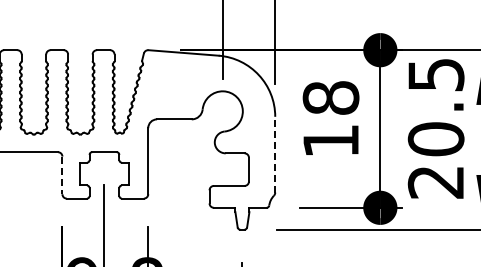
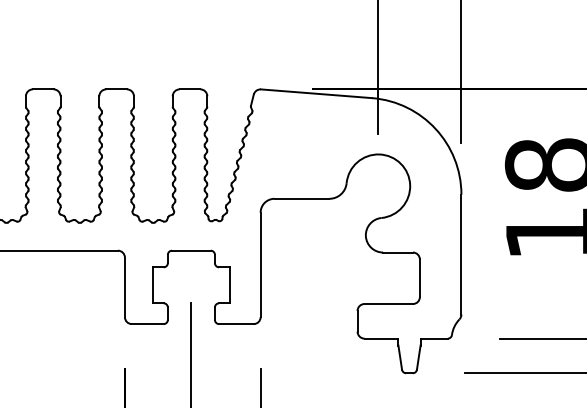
line: (275, 154) -> (461, 254), dashed -> solid
line: (62, 175) -> (125, 287), dashed -> solid

